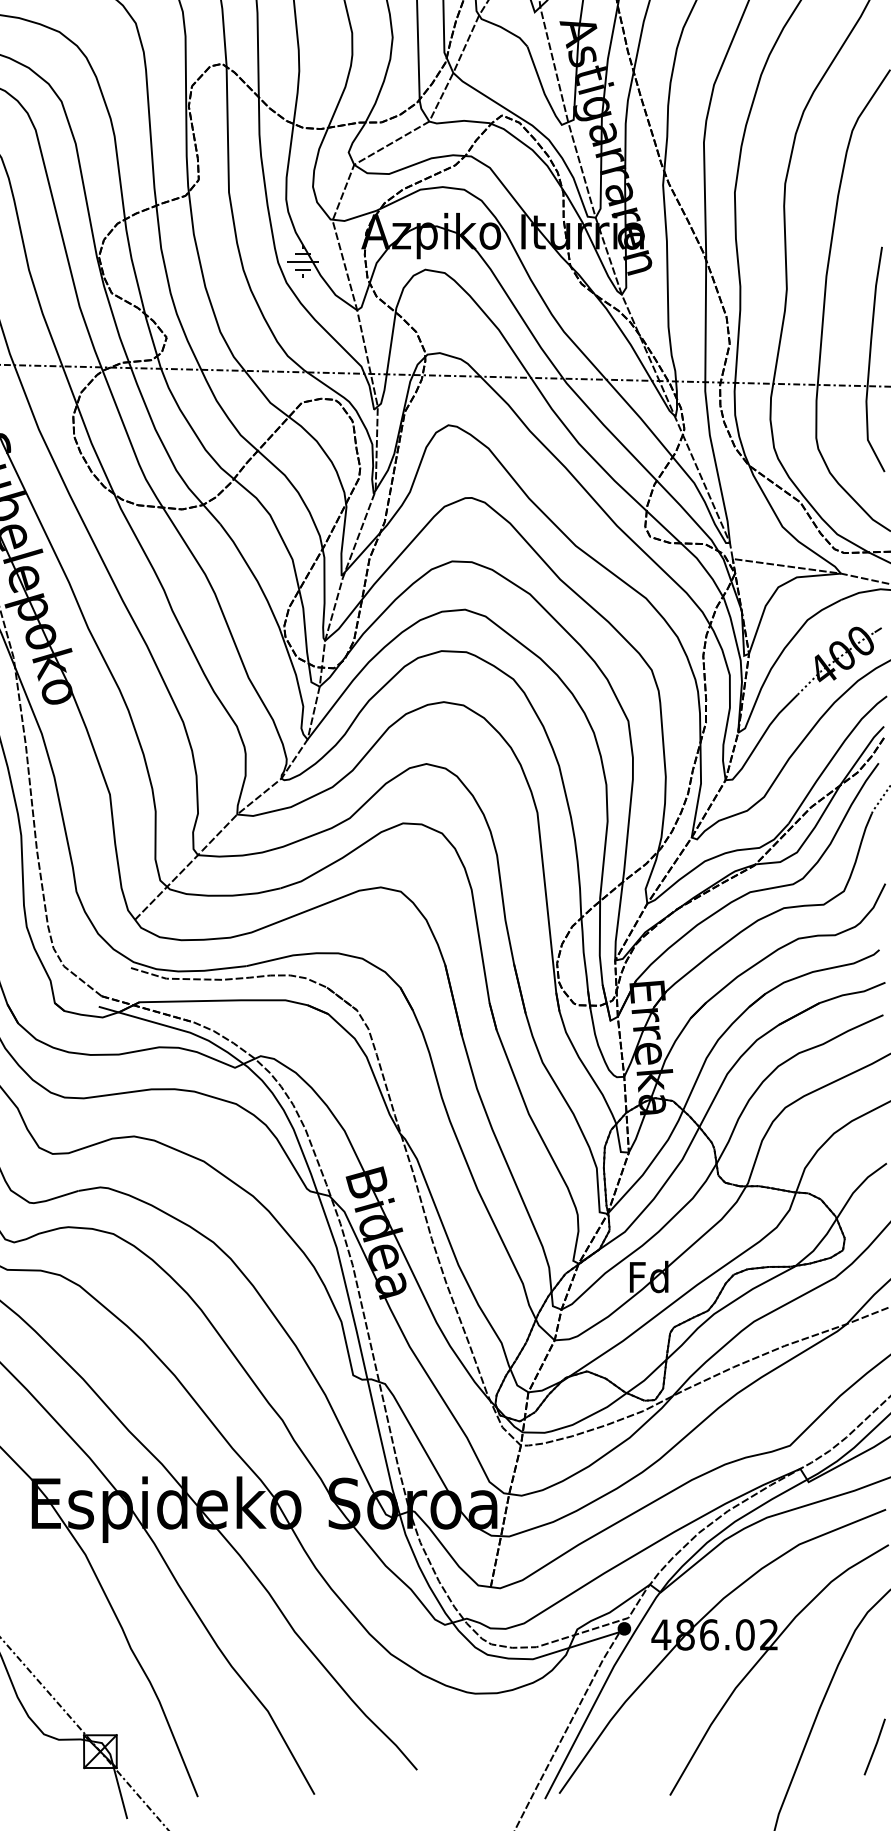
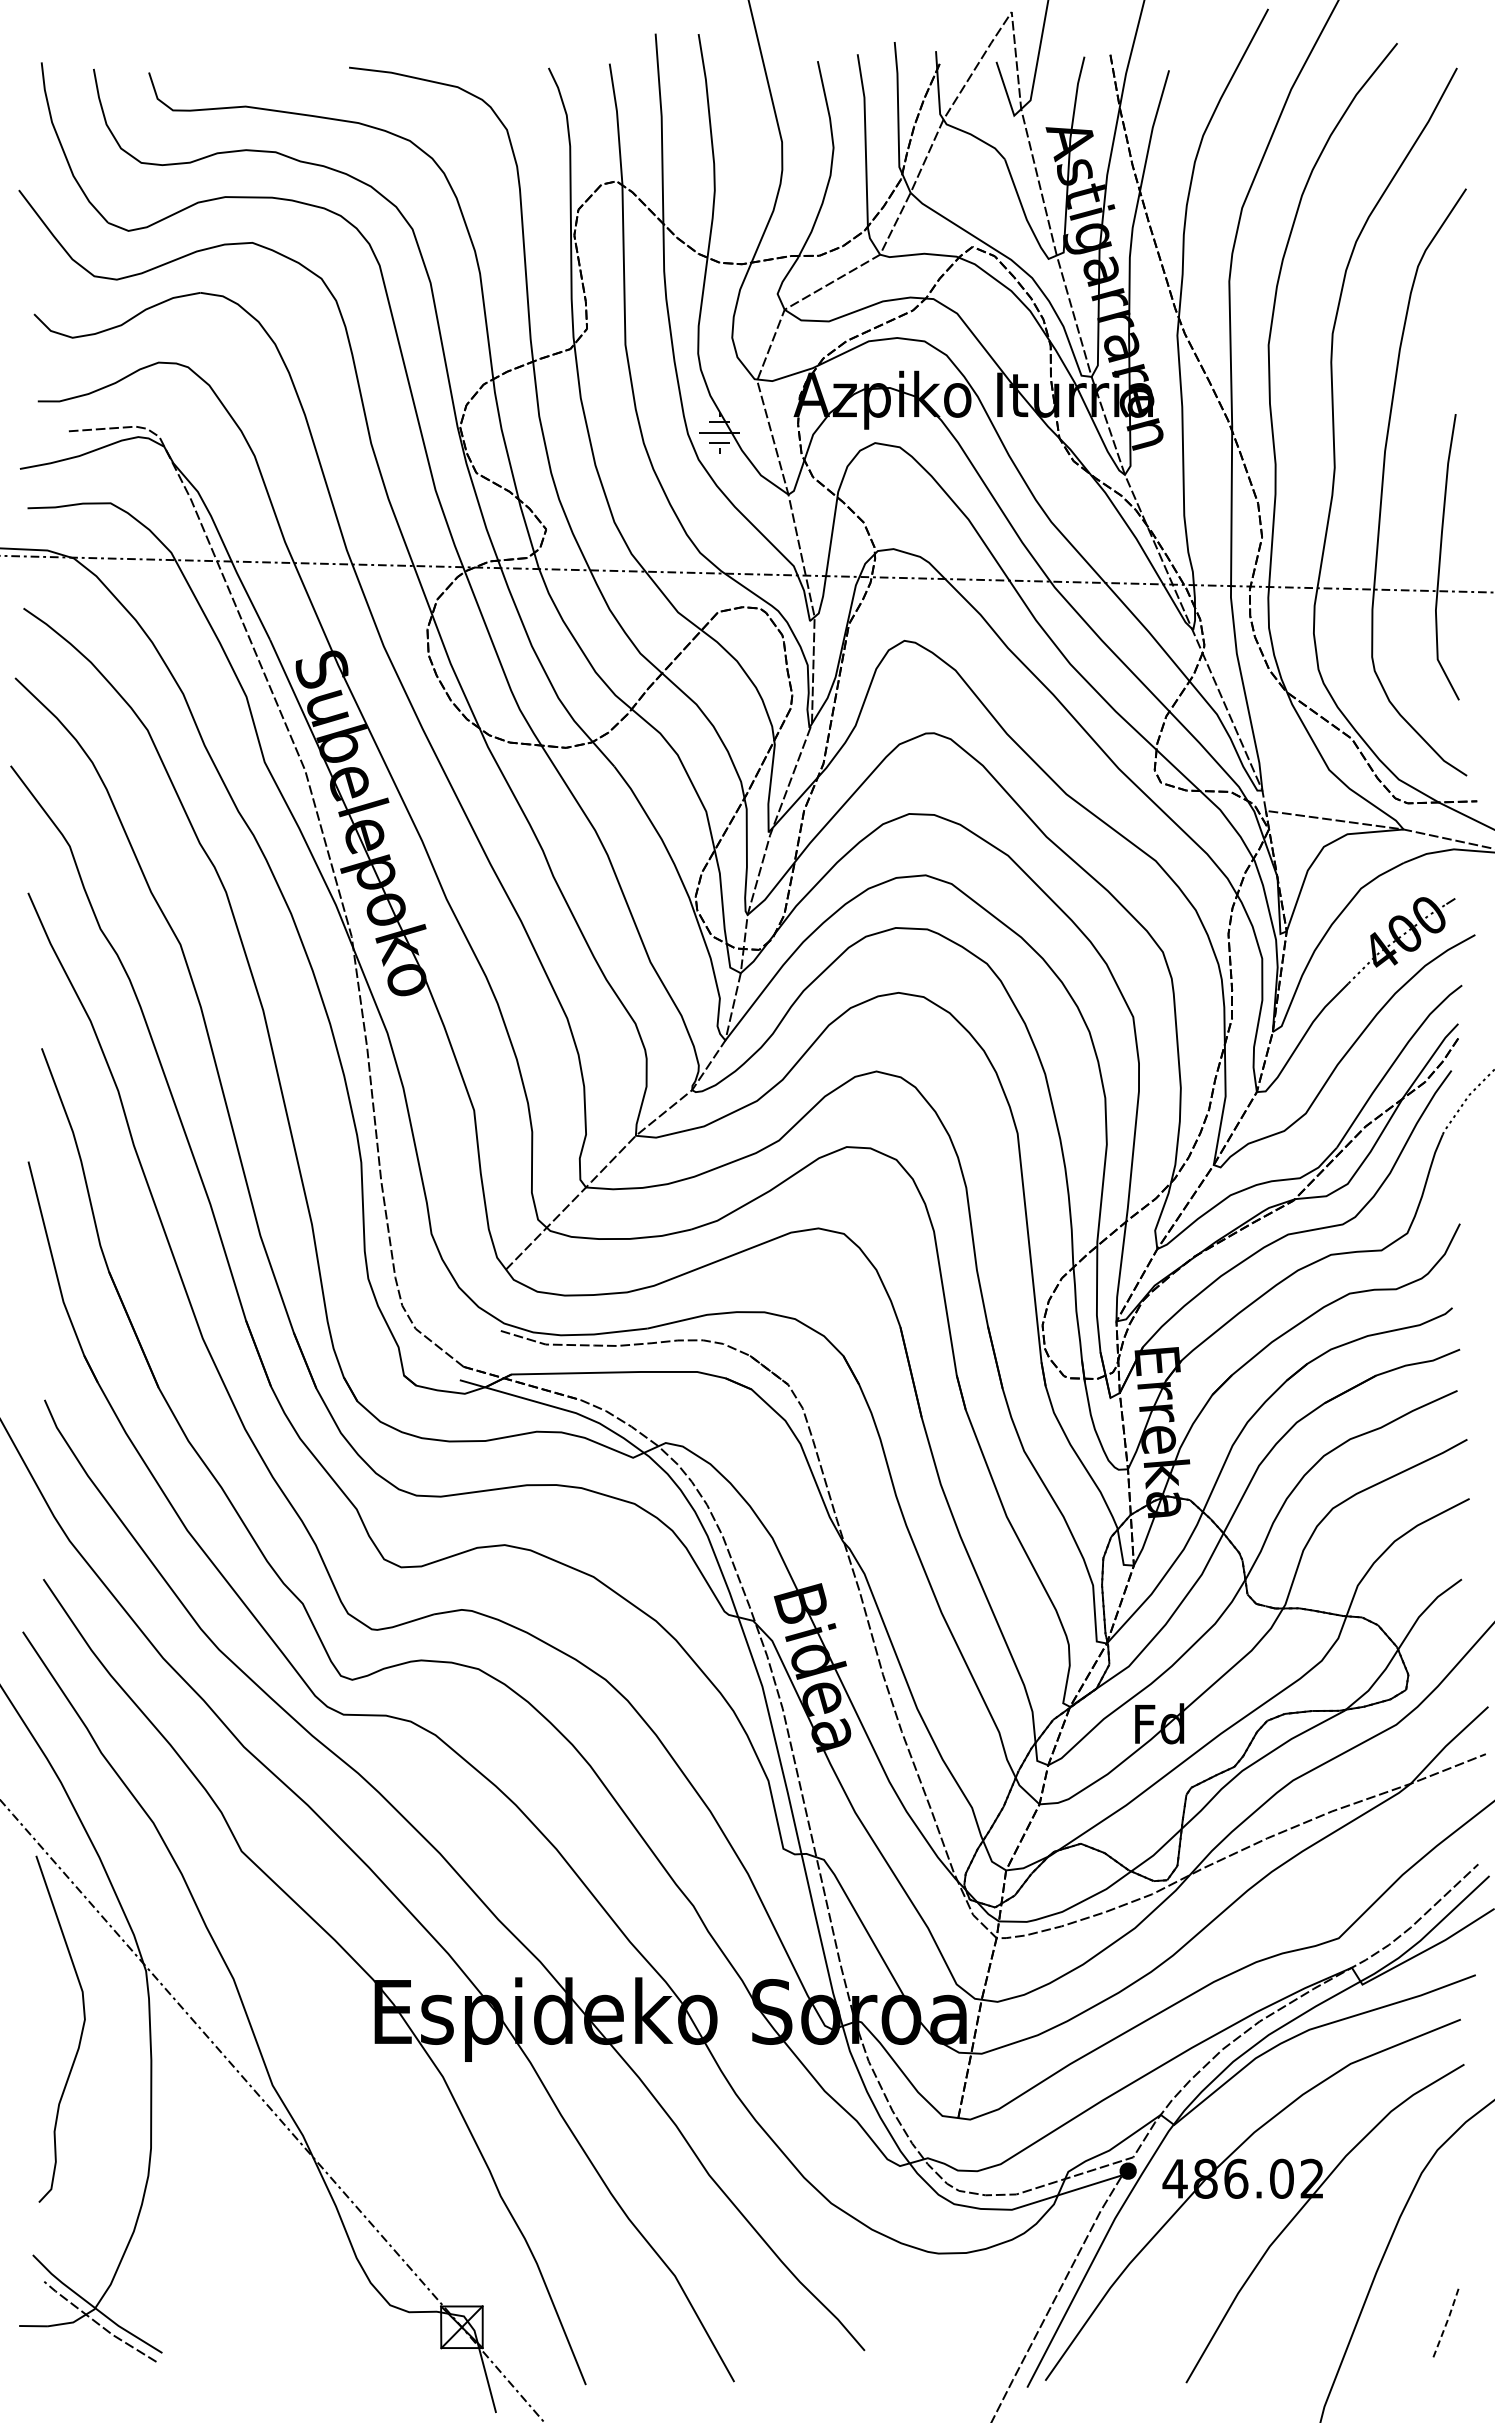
line: (875, 1746) -> (1447, 2320), solid -> dashed

